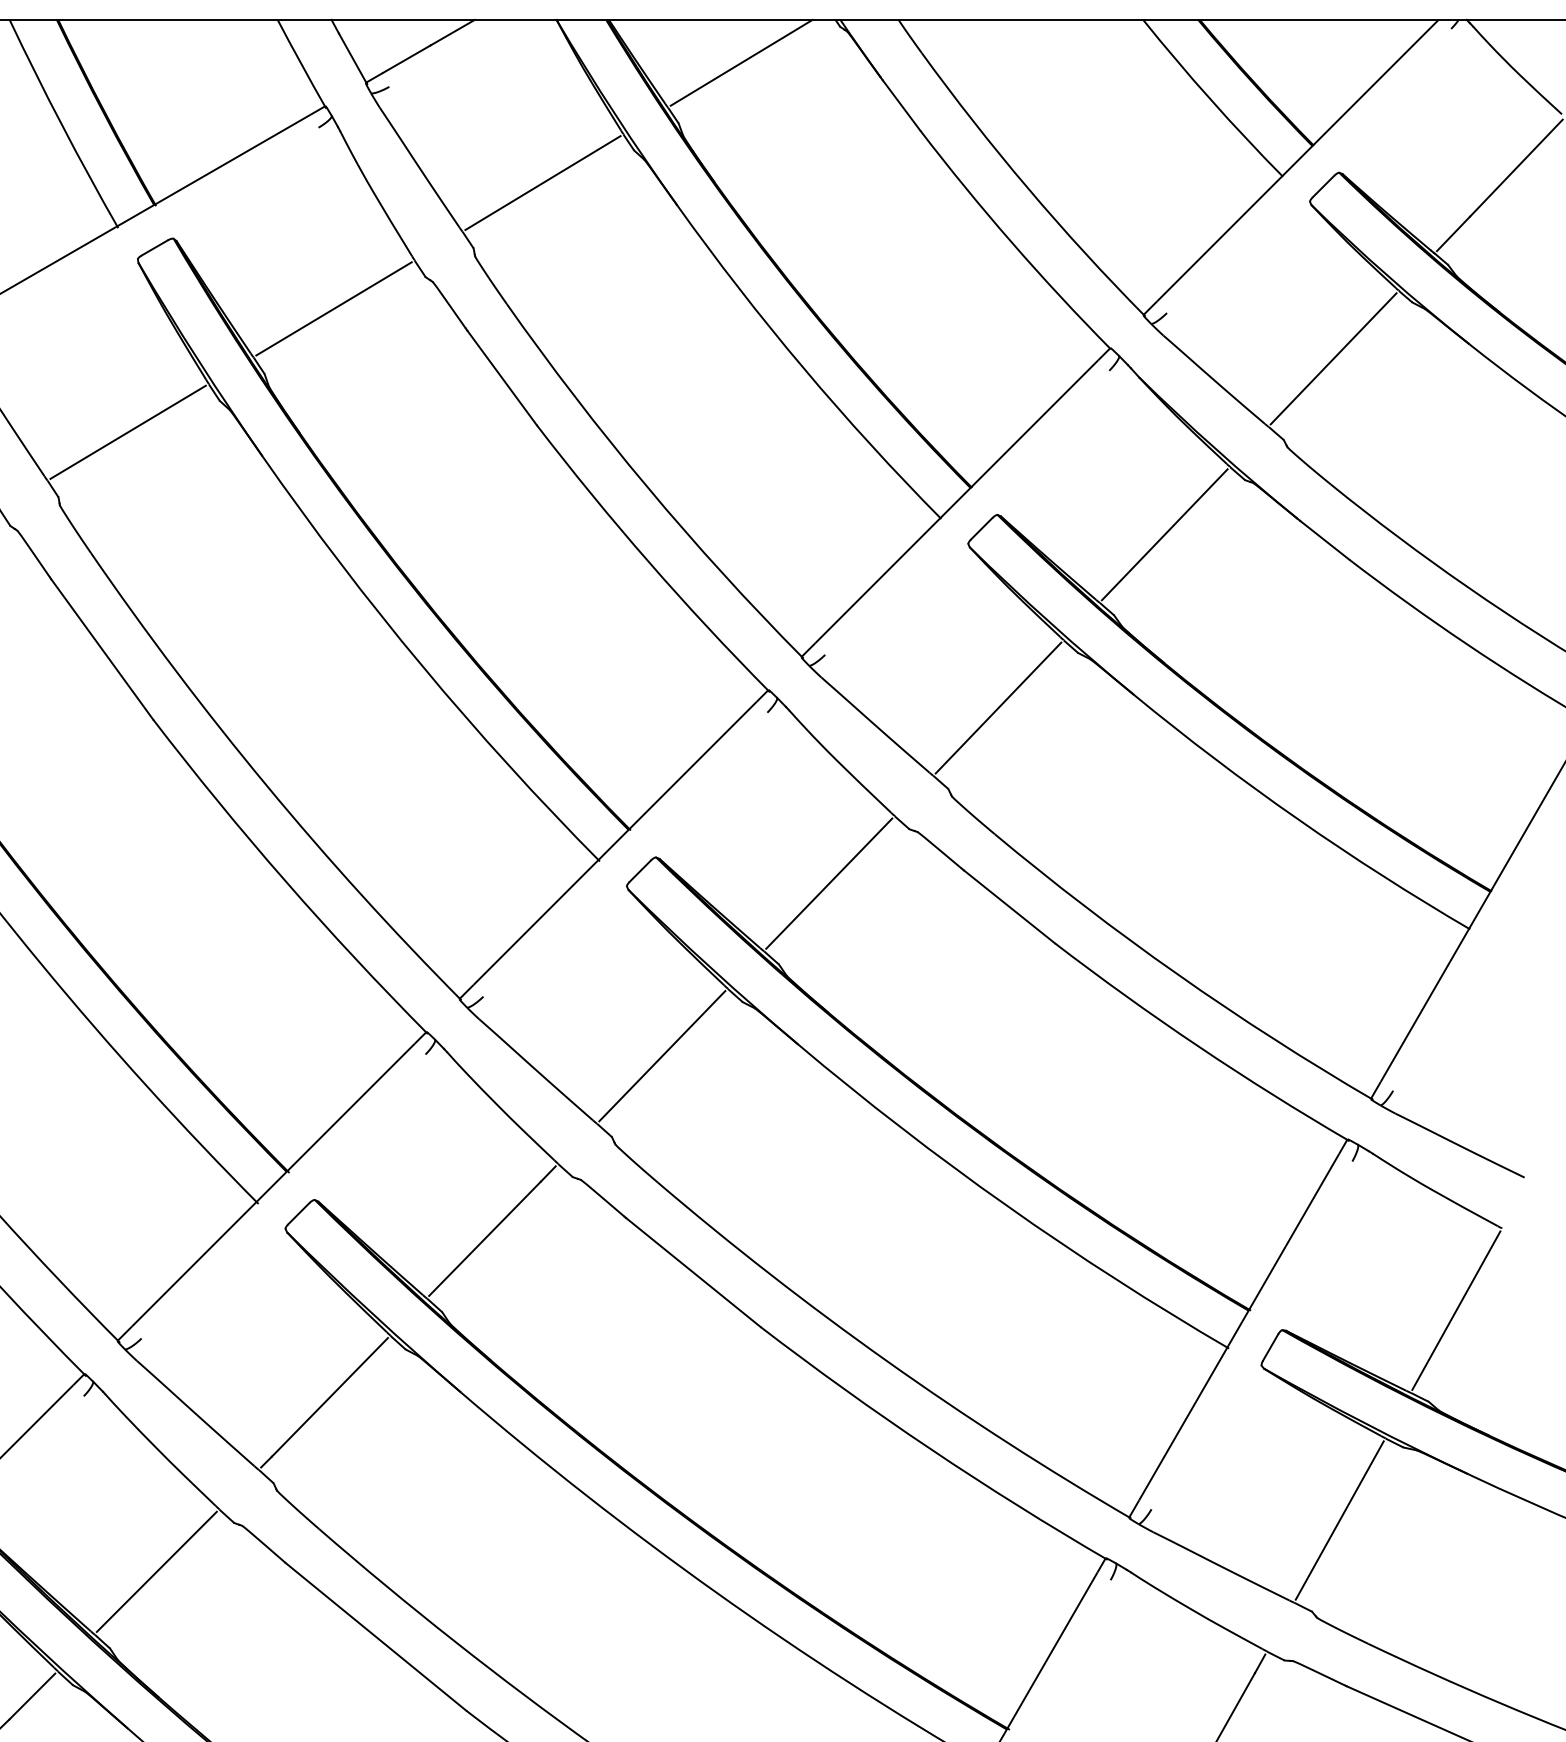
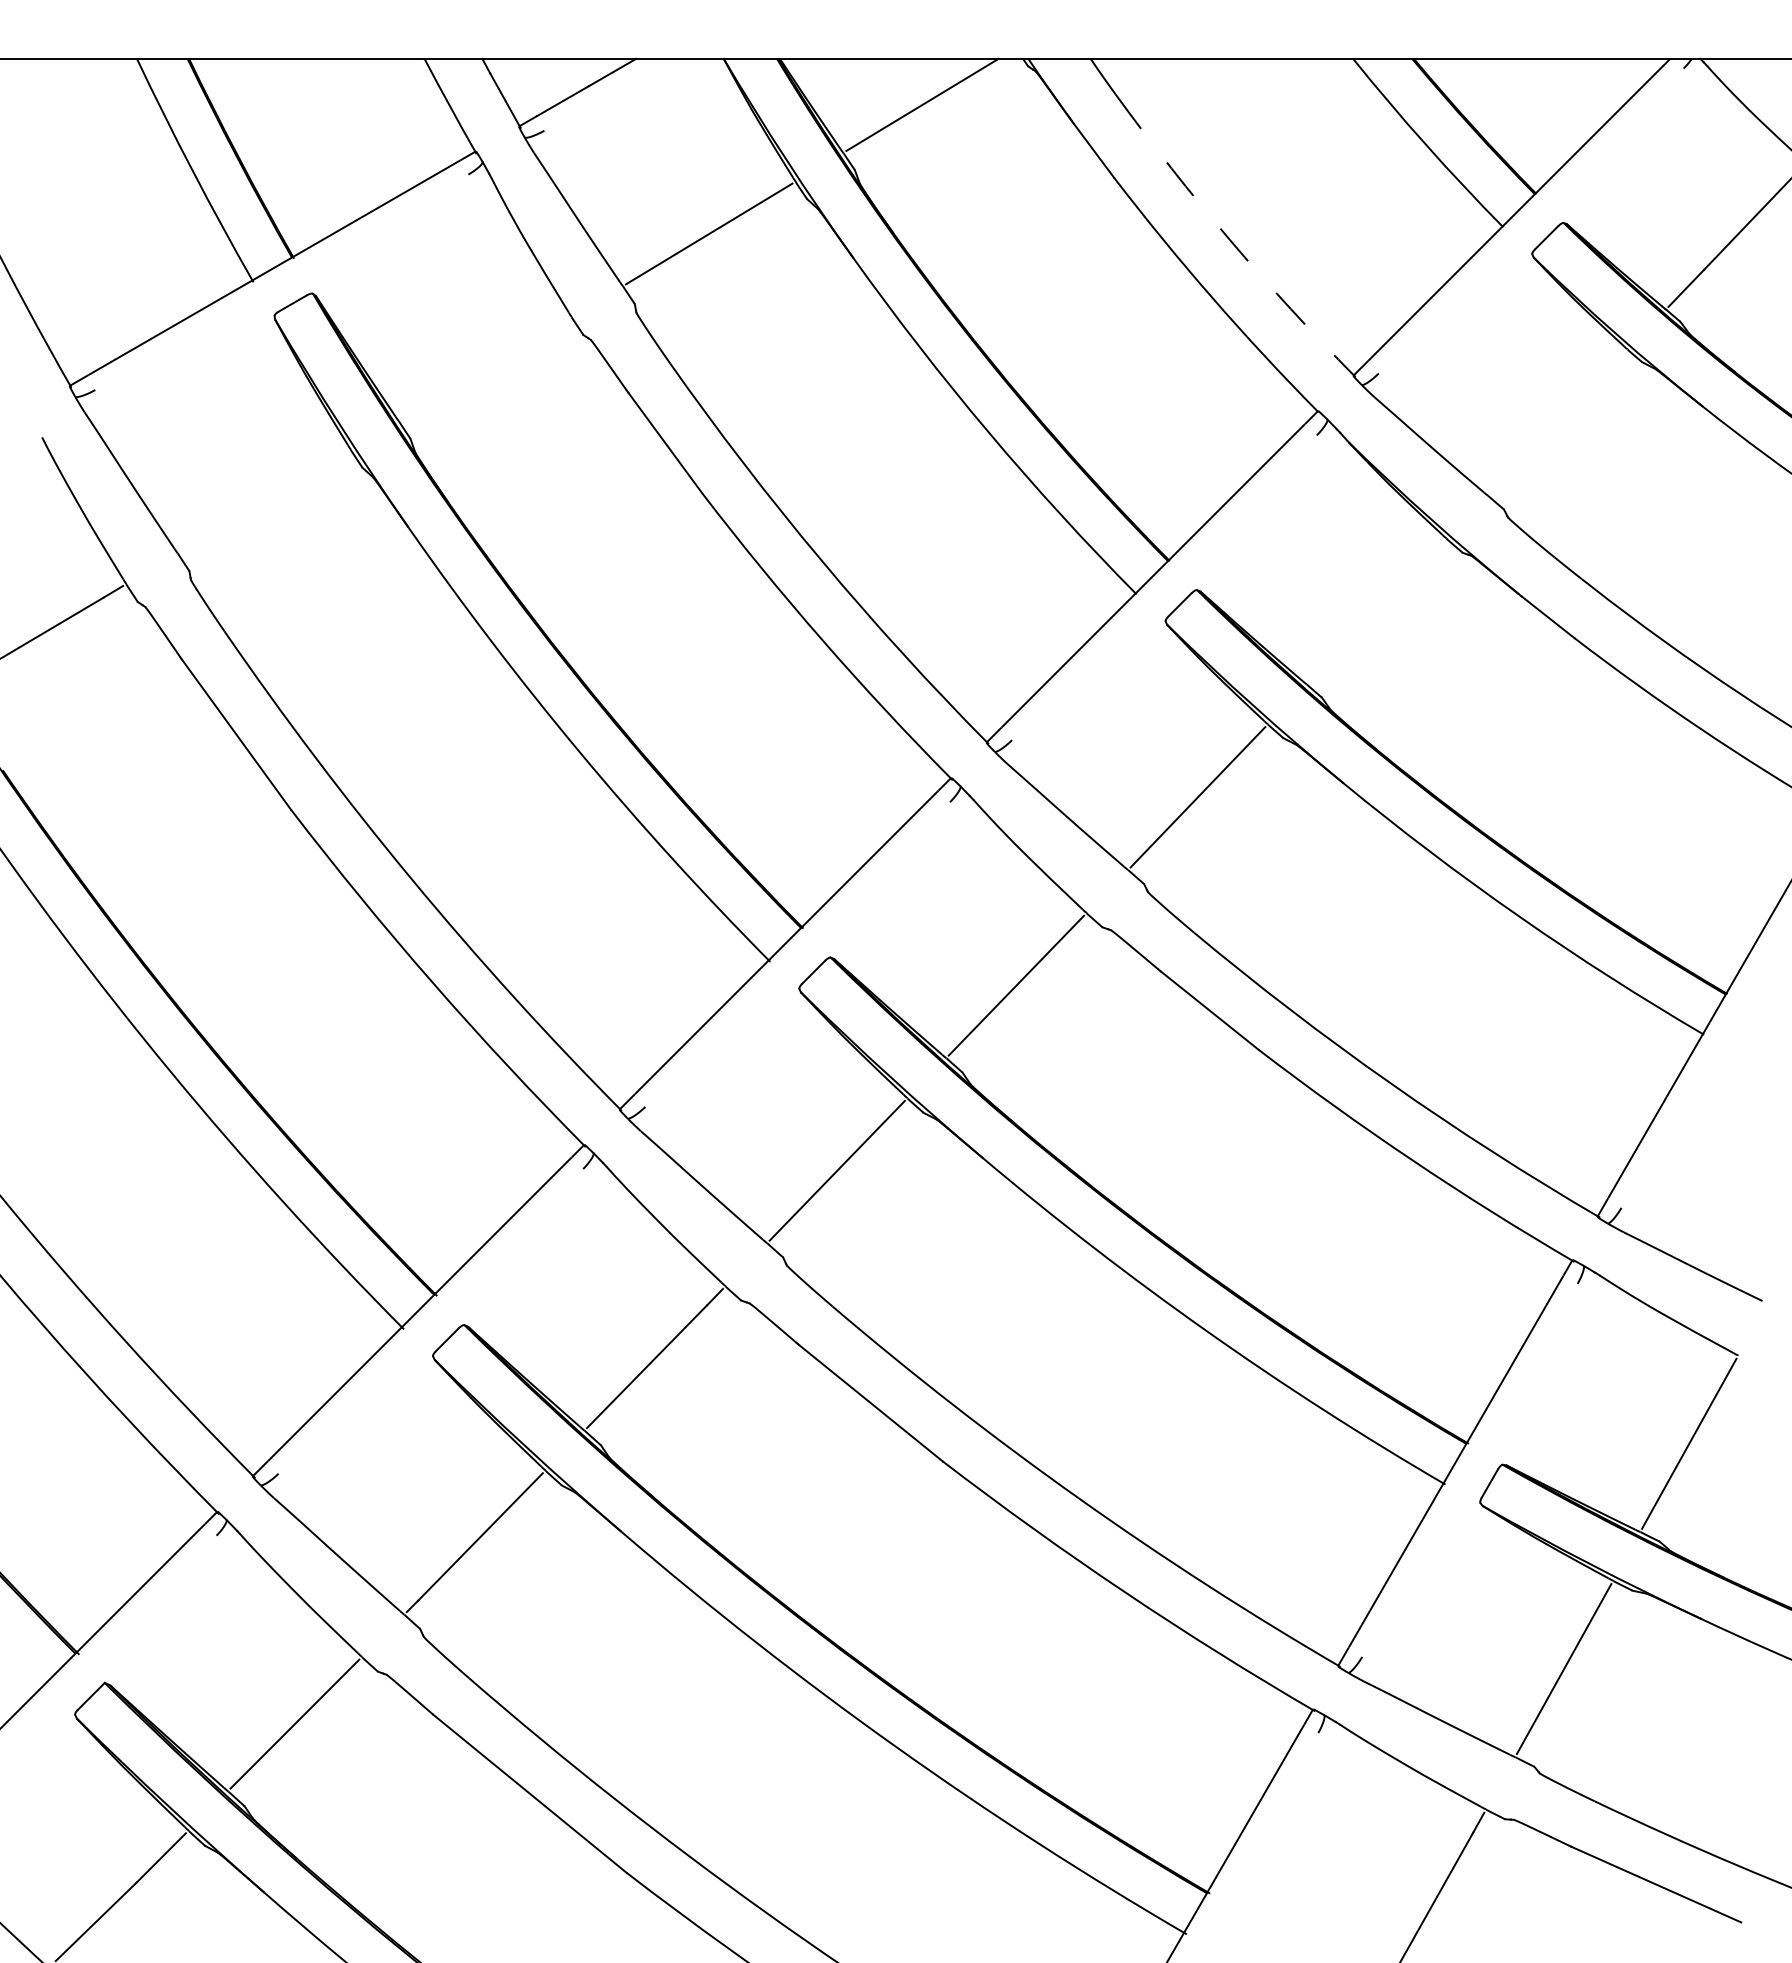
arc: (1027, 188) -> (1229, 239), solid -> dashed
line: (333, 308) -> (484, 368), removed
line: (1333, 358) -> (1557, 422), removed
line: (127, 432) -> (263, 501), removed
line: (1163, 534) -> (1375, 611), removed

